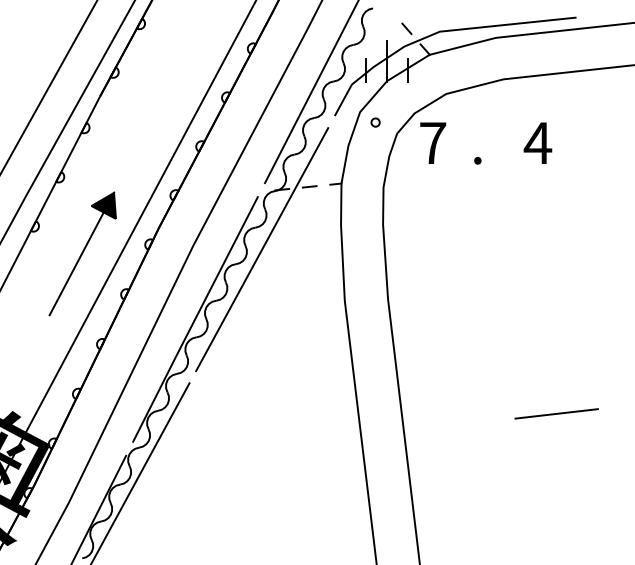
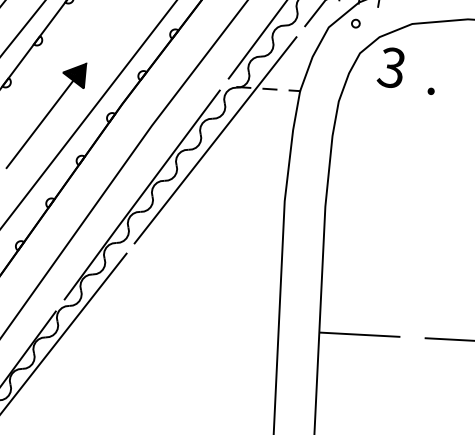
circle: (375, 122) -> (355, 23), moved
text: (432, 142) -> (391, 67), 7 -> 3
line: (446, 426) -> (359, 334), added

